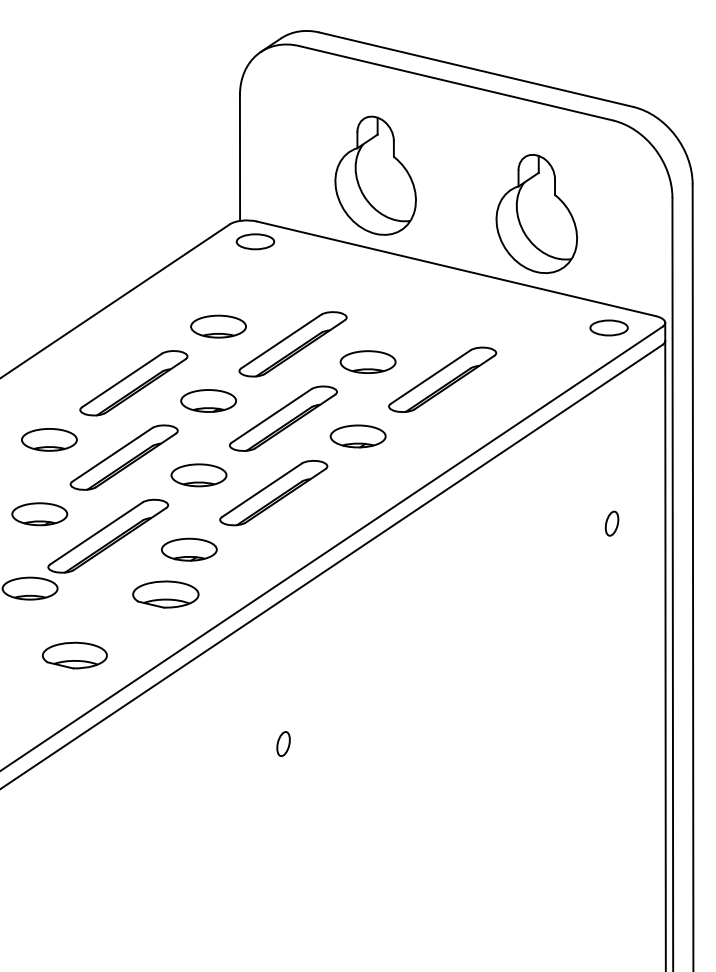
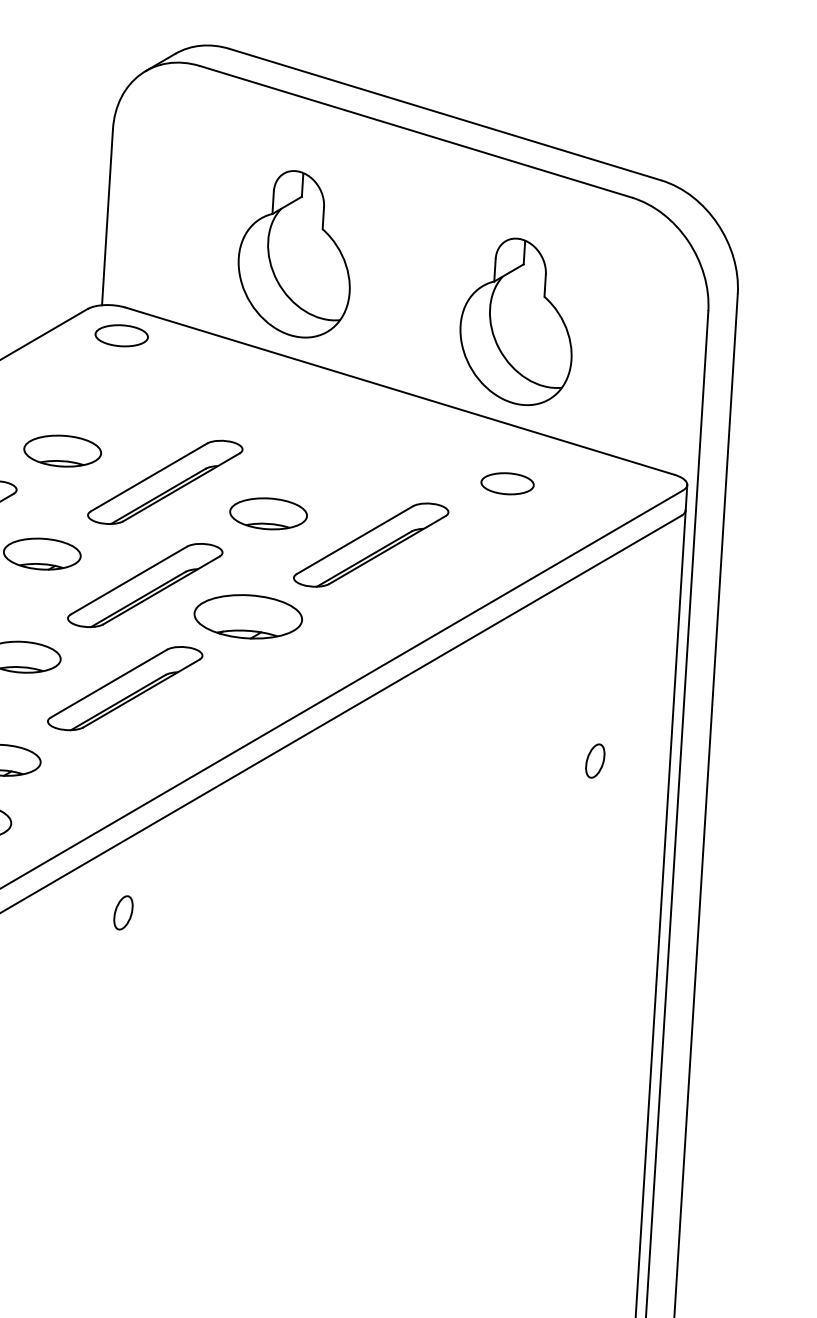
part: (608, 327) -> (506, 483), moved
part: (357, 436) -> (247, 616), size x1.4
part: (283, 743) -> (123, 912), moved

